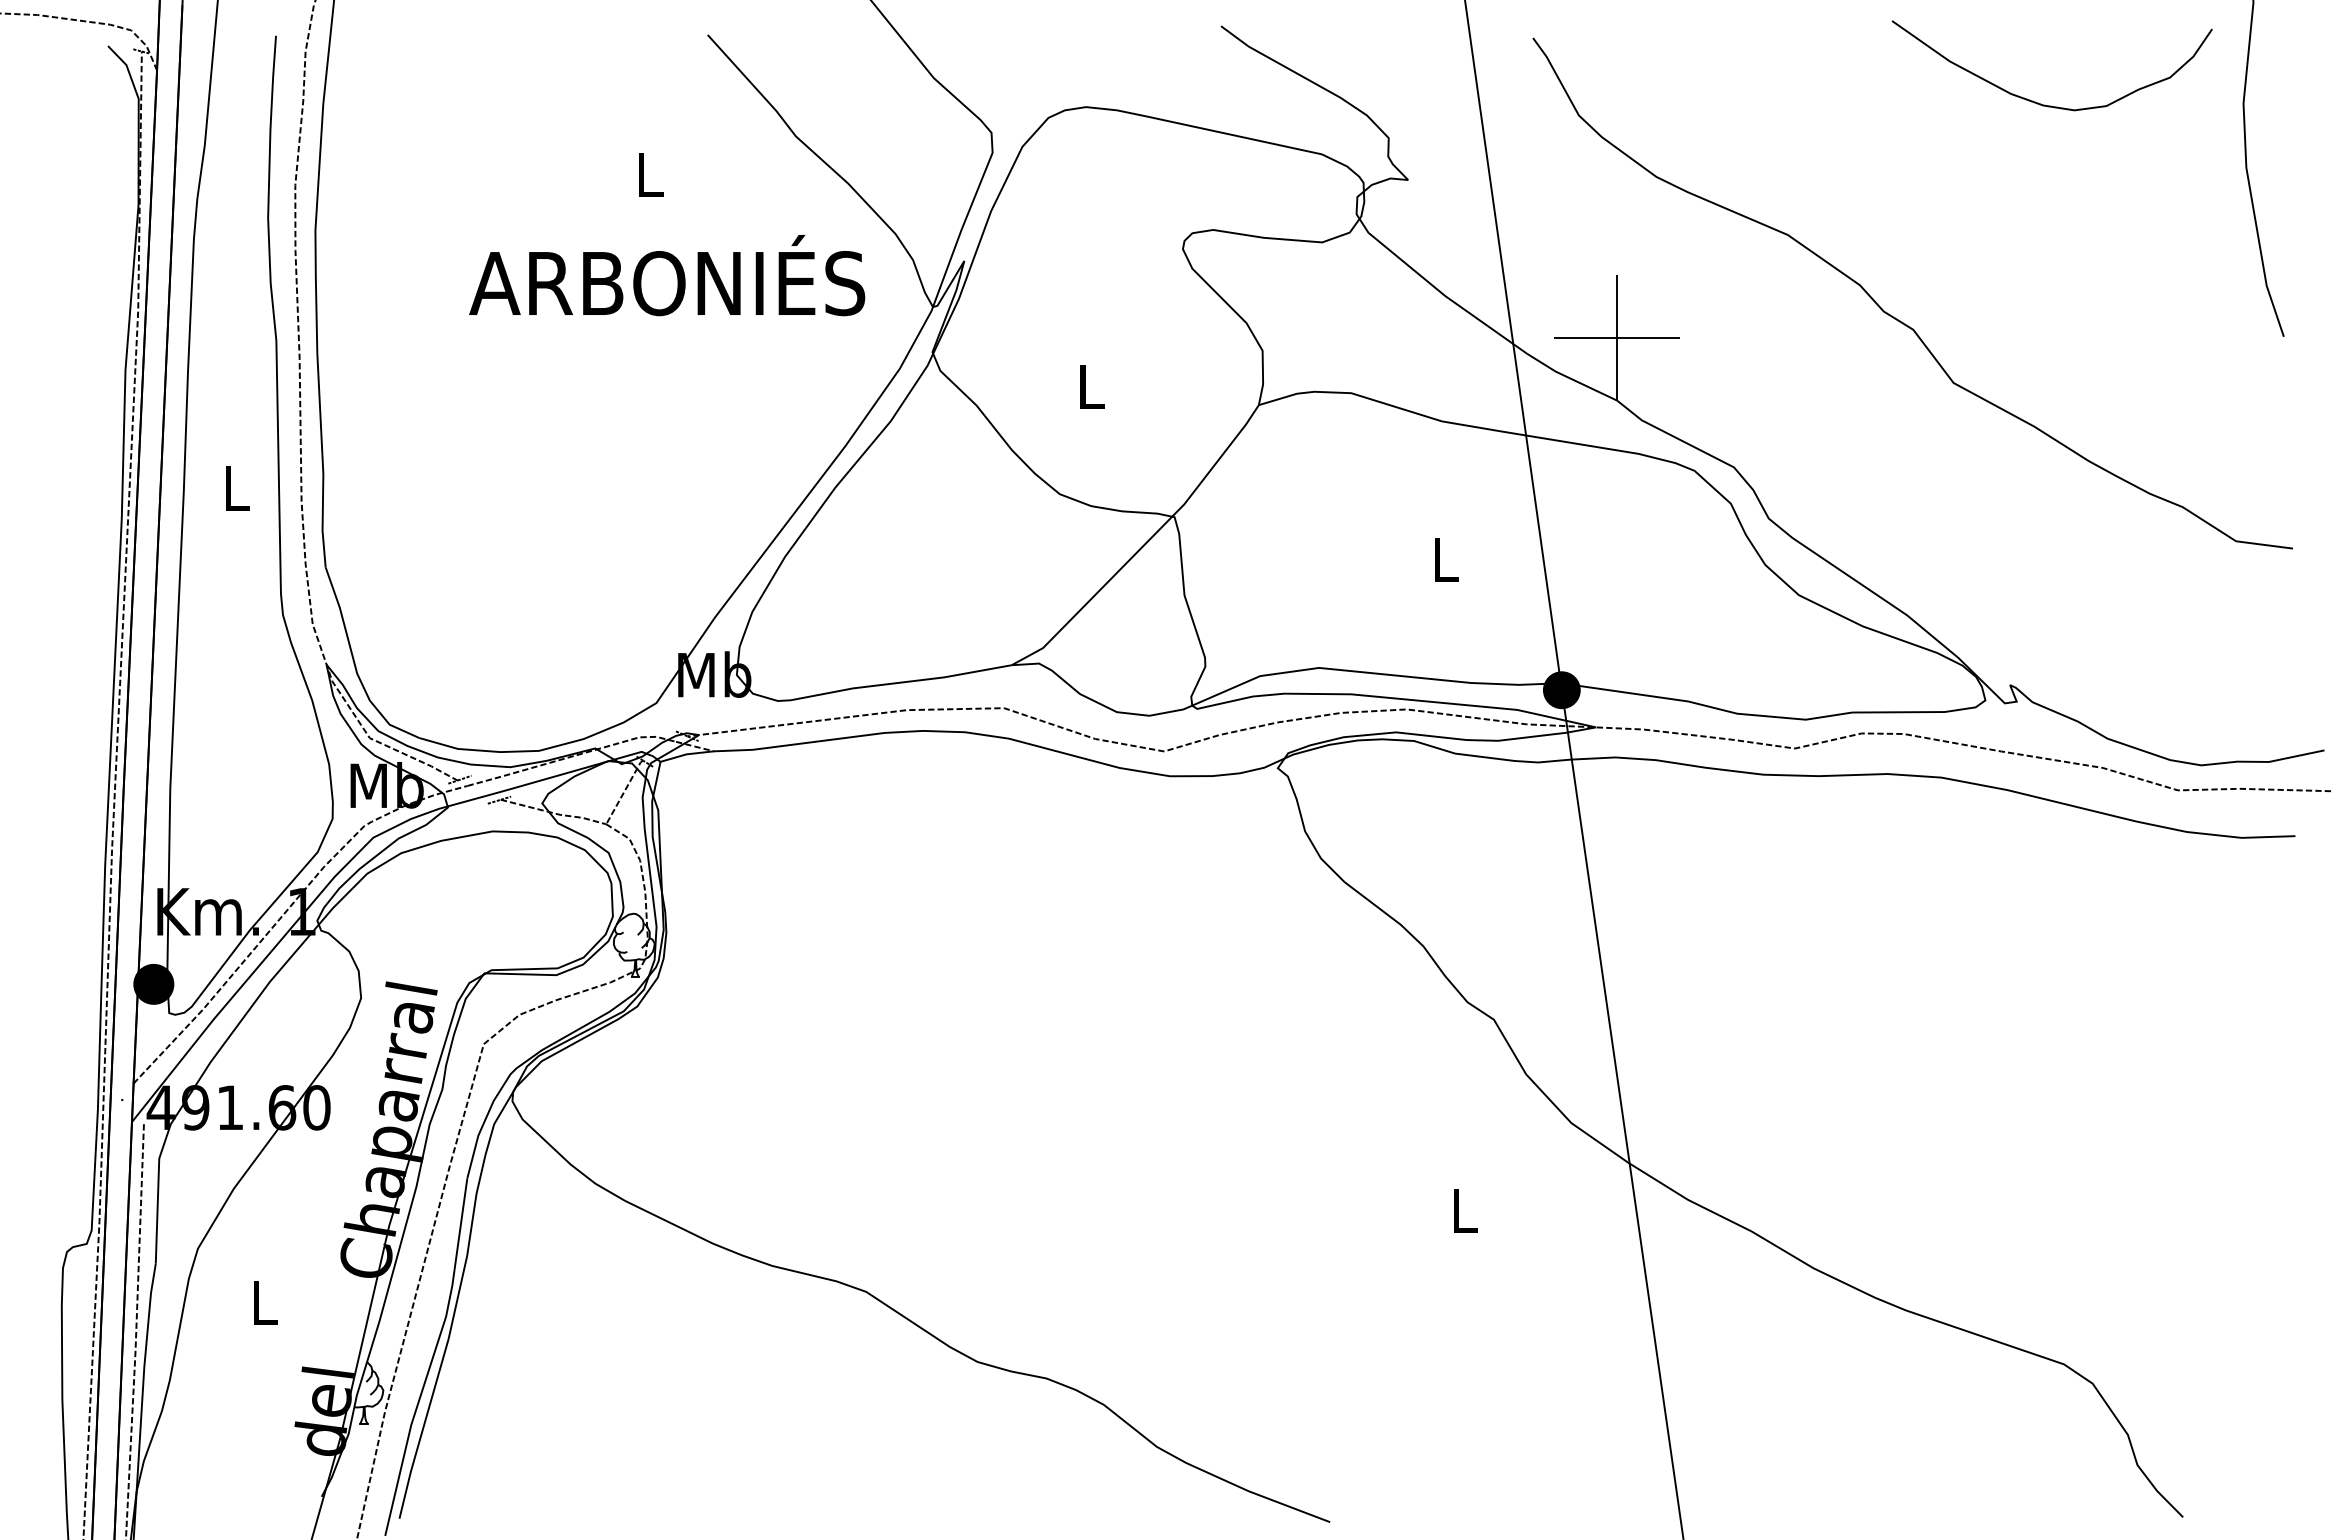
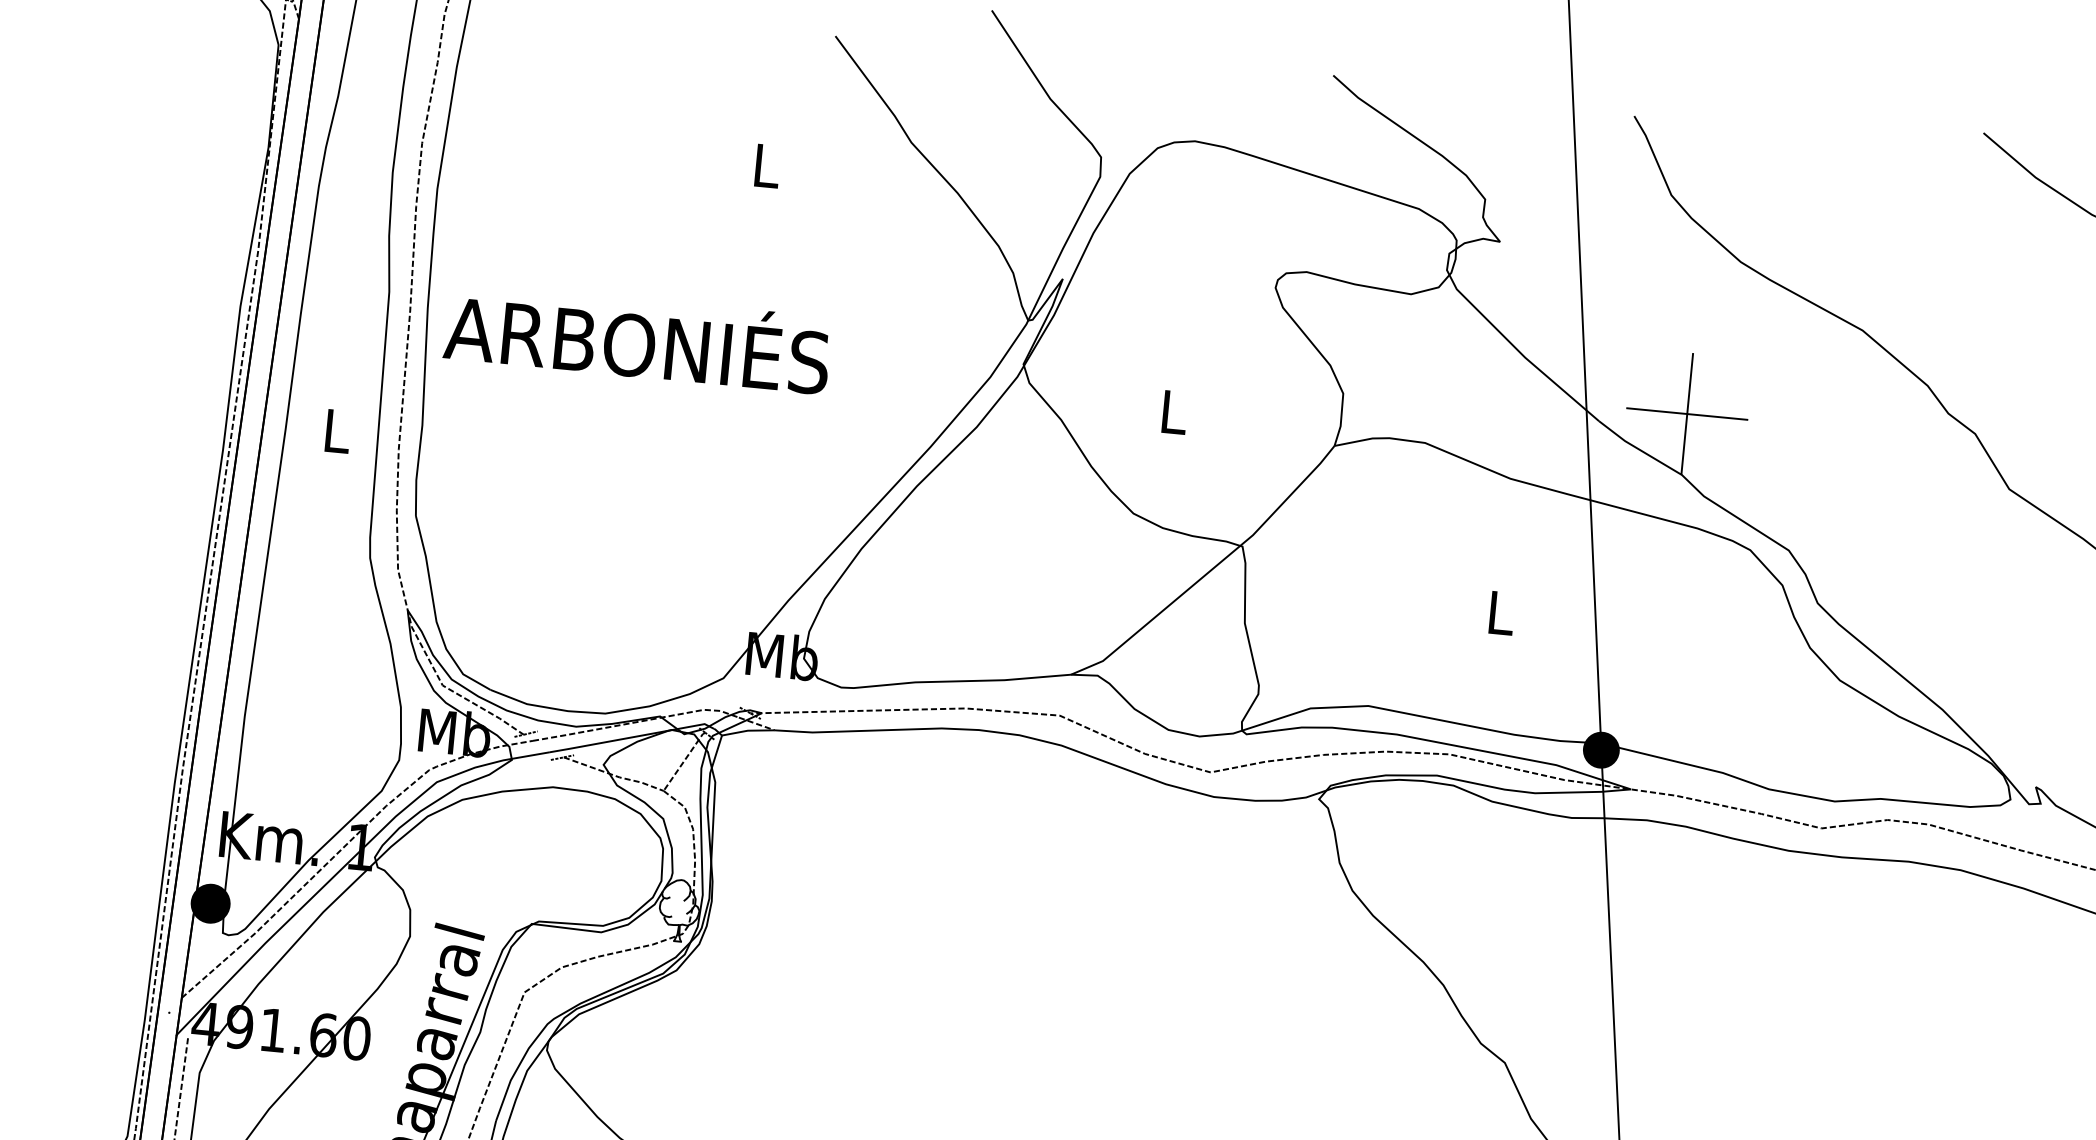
text: (667, 275) -> (638, 338), moved

